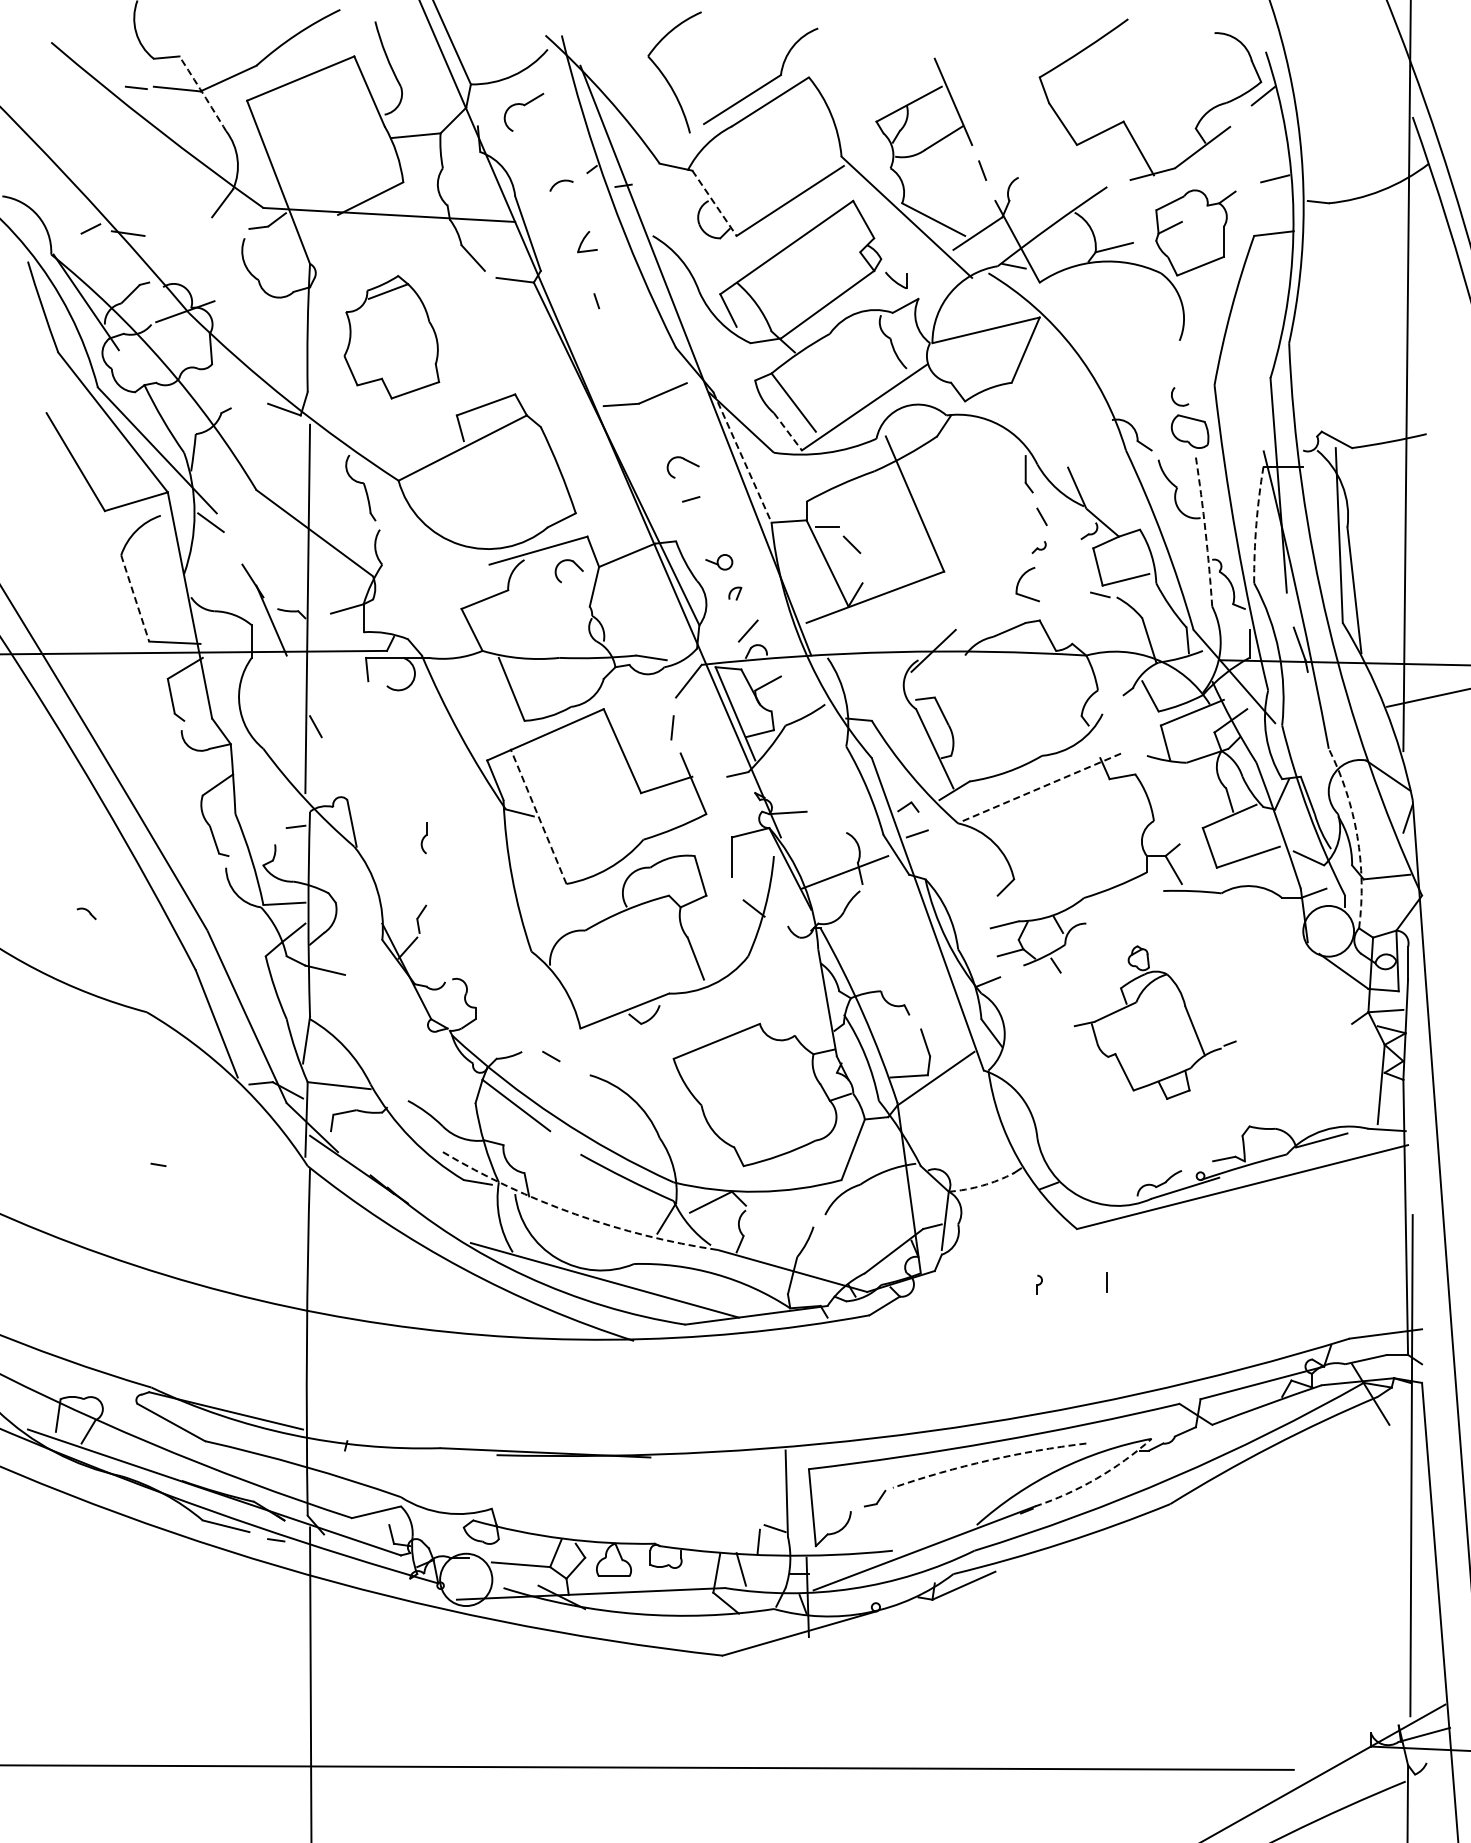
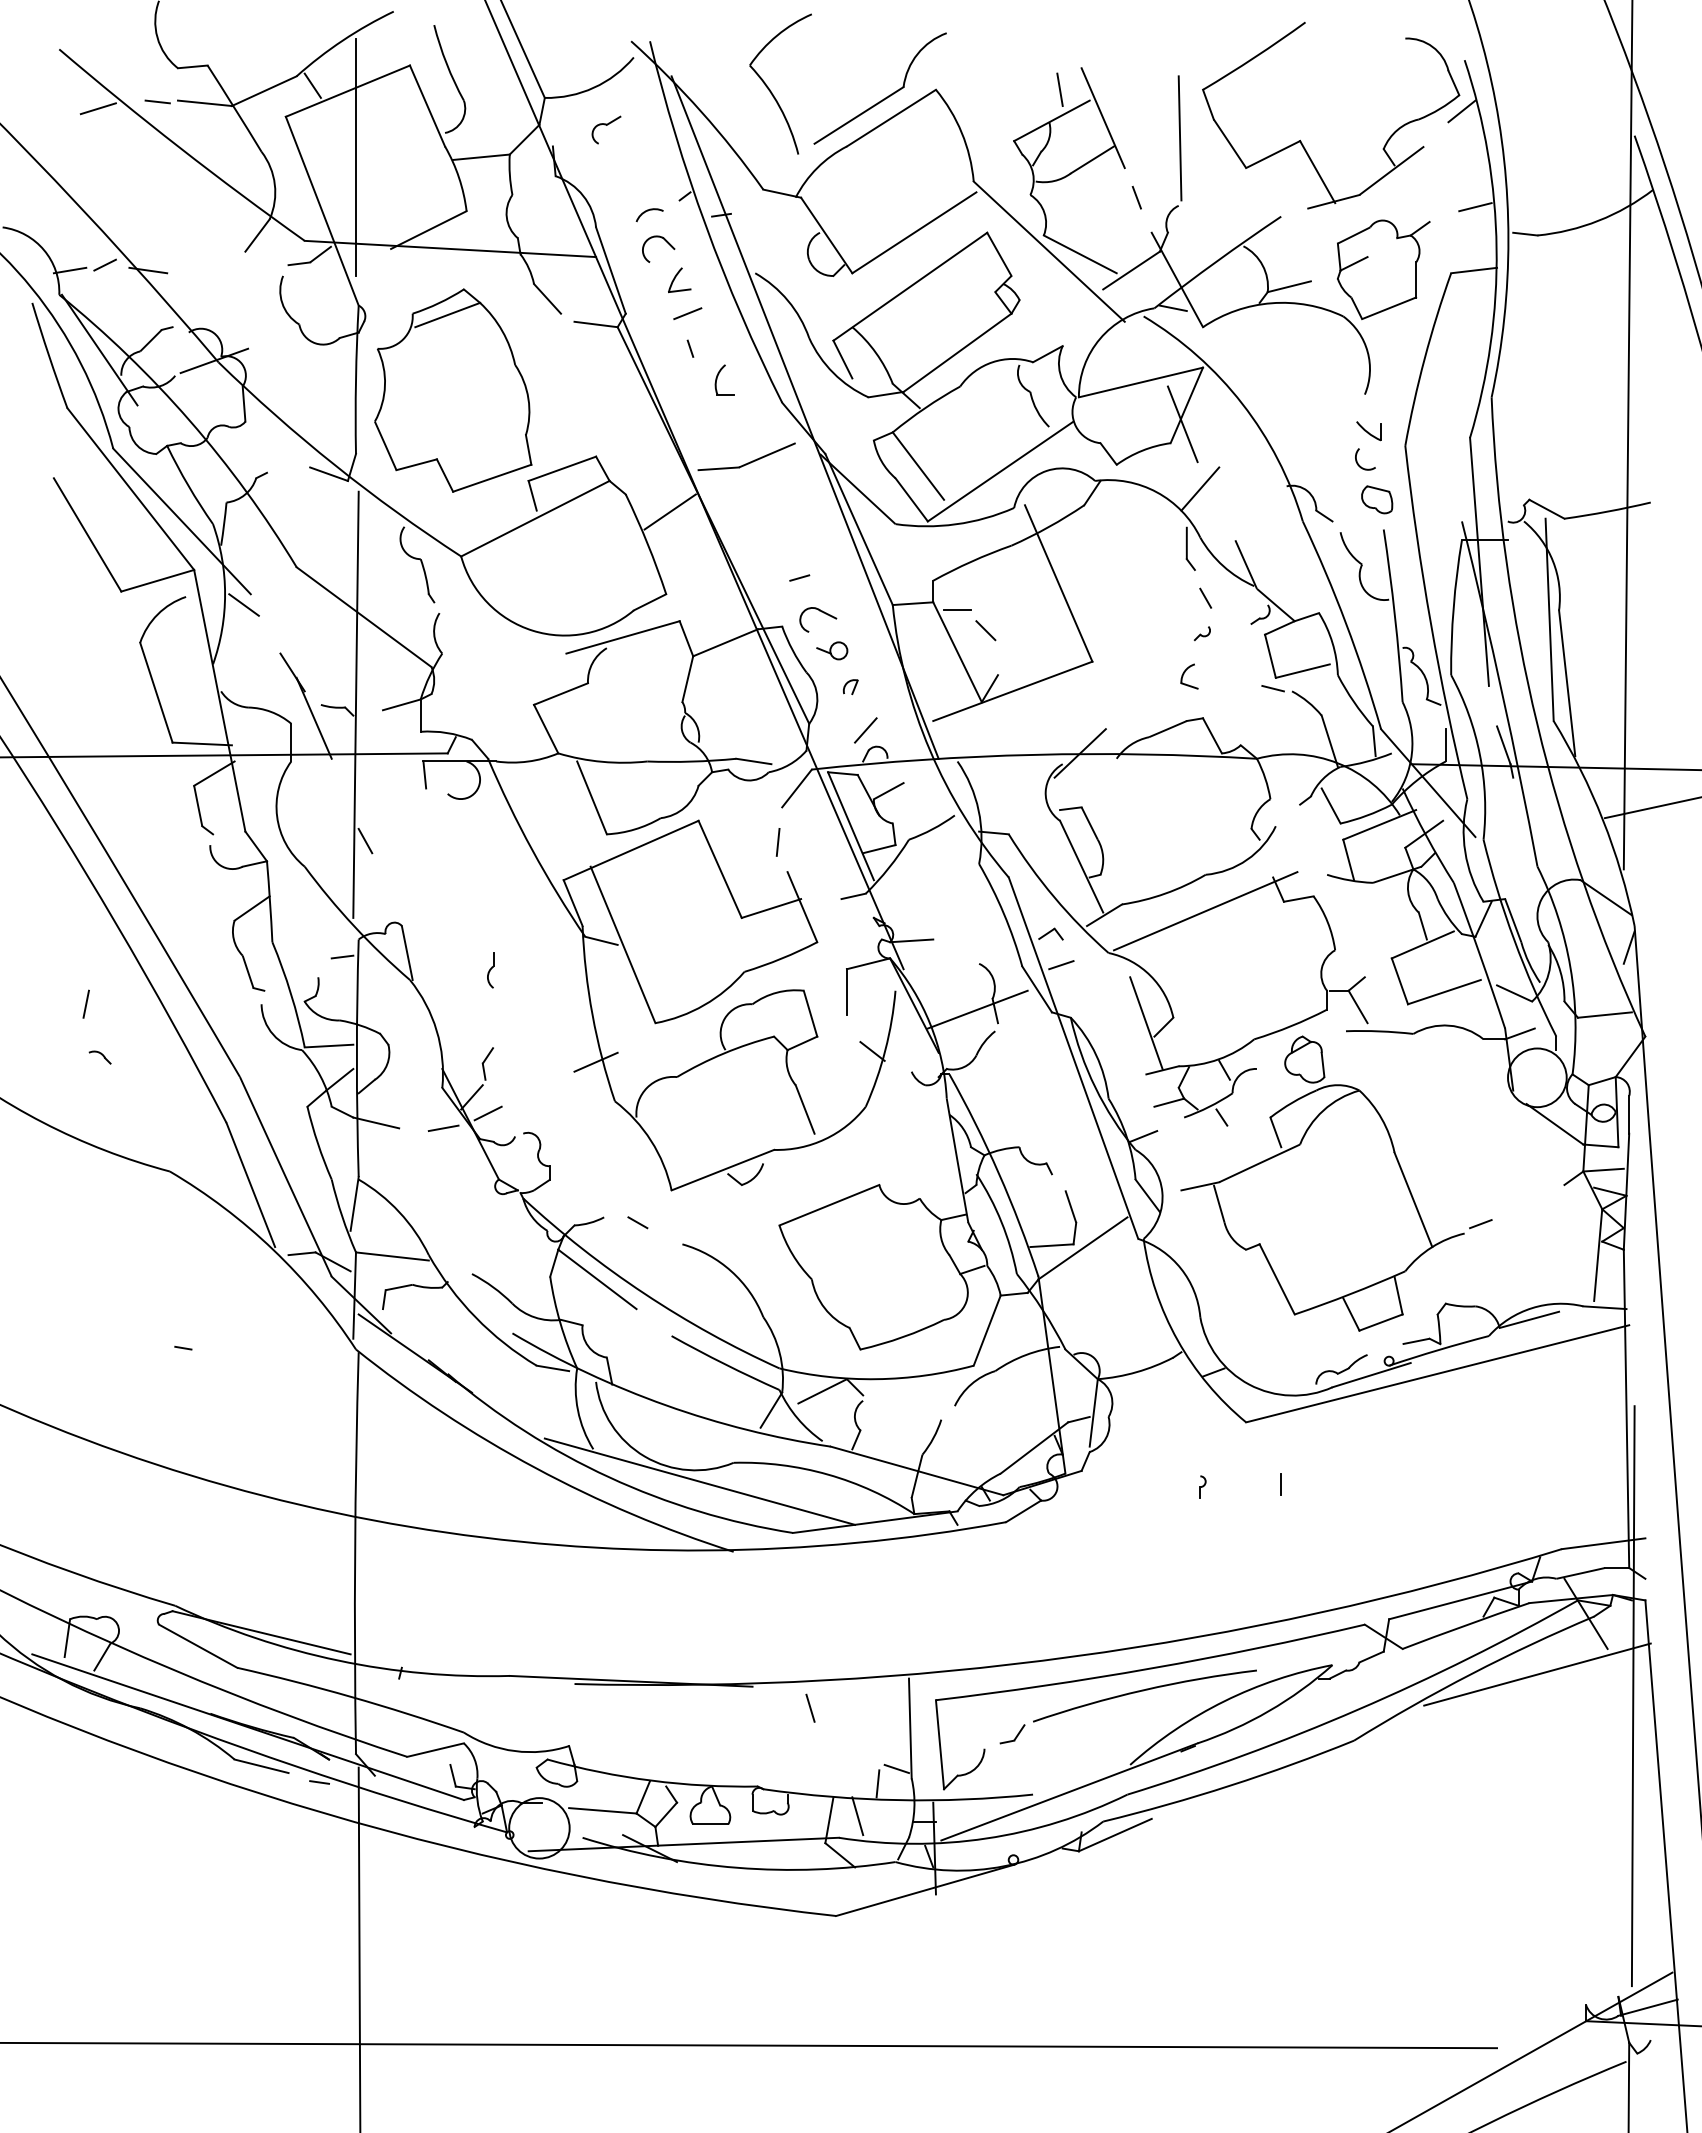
line: (270, 73) -> (312, 85), added
line: (915, 77) -> (1059, 89), added
line: (84, 93) -> (97, 108), added
arc: (203, 93) -> (235, 108), dashed -> solid
part: (524, 111) -> (606, 129), size x0.62
line: (1019, 119) -> (1179, 138), added
line: (307, 135) -> (355, 157), added
line: (714, 203) -> (826, 235), dashed -> solid
line: (60, 233) -> (69, 270), added
line: (594, 270) -> (687, 313), added
part: (896, 279) -> (1369, 430), moved
part: (625, 327) -> (723, 379), added
part: (391, 336) -> (452, 389), size x1.43
line: (1022, 366) -> (1183, 424), added
line: (1037, 422) -> (1200, 489), added
part: (1190, 431) -> (1377, 499), size x0.71
line: (788, 432) -> (912, 500), dashed -> solid
line: (579, 442) -> (670, 512), added
line: (742, 457) -> (859, 529), dashed -> solid
part: (686, 461) -> (822, 612), moved
arc: (1256, 524) -> (1453, 607), dashed -> solid
arc: (1205, 531) -> (1394, 615), dashed -> solid
part: (574, 564) -> (664, 241), moved
part: (1028, 584) -> (1190, 676), size x0.62
line: (135, 598) -> (156, 692), dashed -> solid
line: (1042, 787) -> (1206, 911), dashed -> solid
line: (538, 815) -> (623, 943), dashed -> solid
arc: (1357, 836) -> (1570, 968), dashed -> solid
line: (74, 867) -> (86, 1004), added
line: (990, 883) -> (1146, 1022), added
line: (514, 917) -> (595, 1061), added
line: (421, 961) -> (487, 1112), added
line: (383, 974) -> (443, 1127), added
part: (1155, 1022) -> (1336, 1183), size x1.67
arc: (982, 1185) -> (1136, 1371), dashed -> solid
arc: (575, 1214) -> (665, 1405), dashed -> solid
line: (1328, 1446) -> (1537, 1673), added
arc: (988, 1460) -> (1143, 1690), dashed -> solid
line: (700, 1475) -> (810, 1707), added
arc: (1096, 1478) -> (1268, 1711), dashed -> solid

